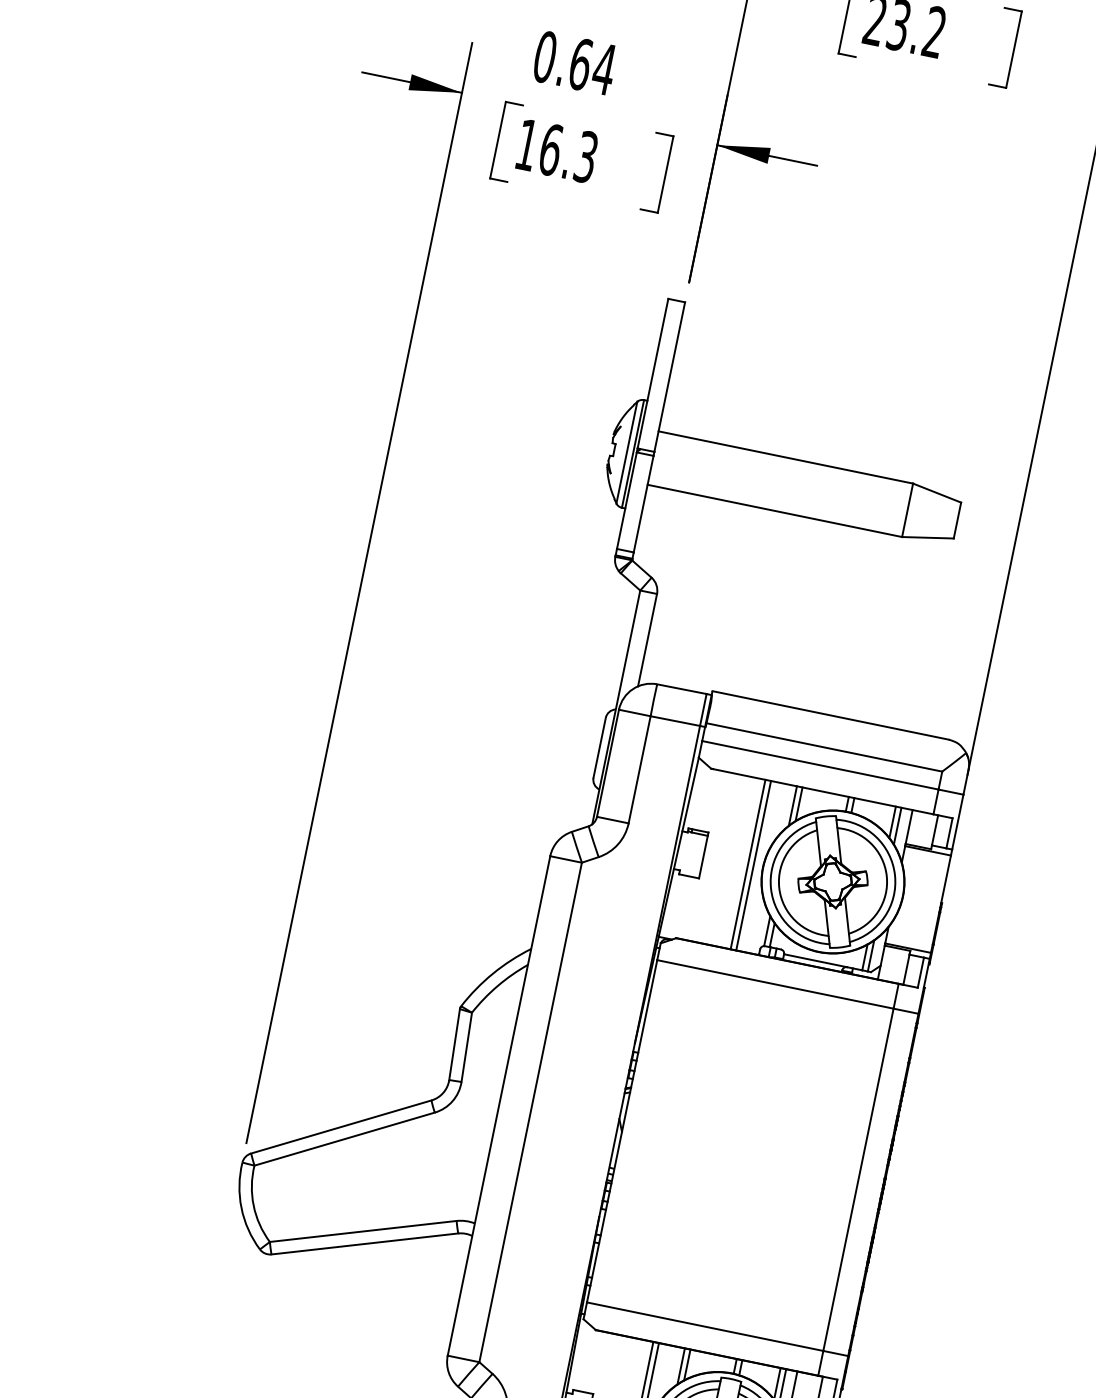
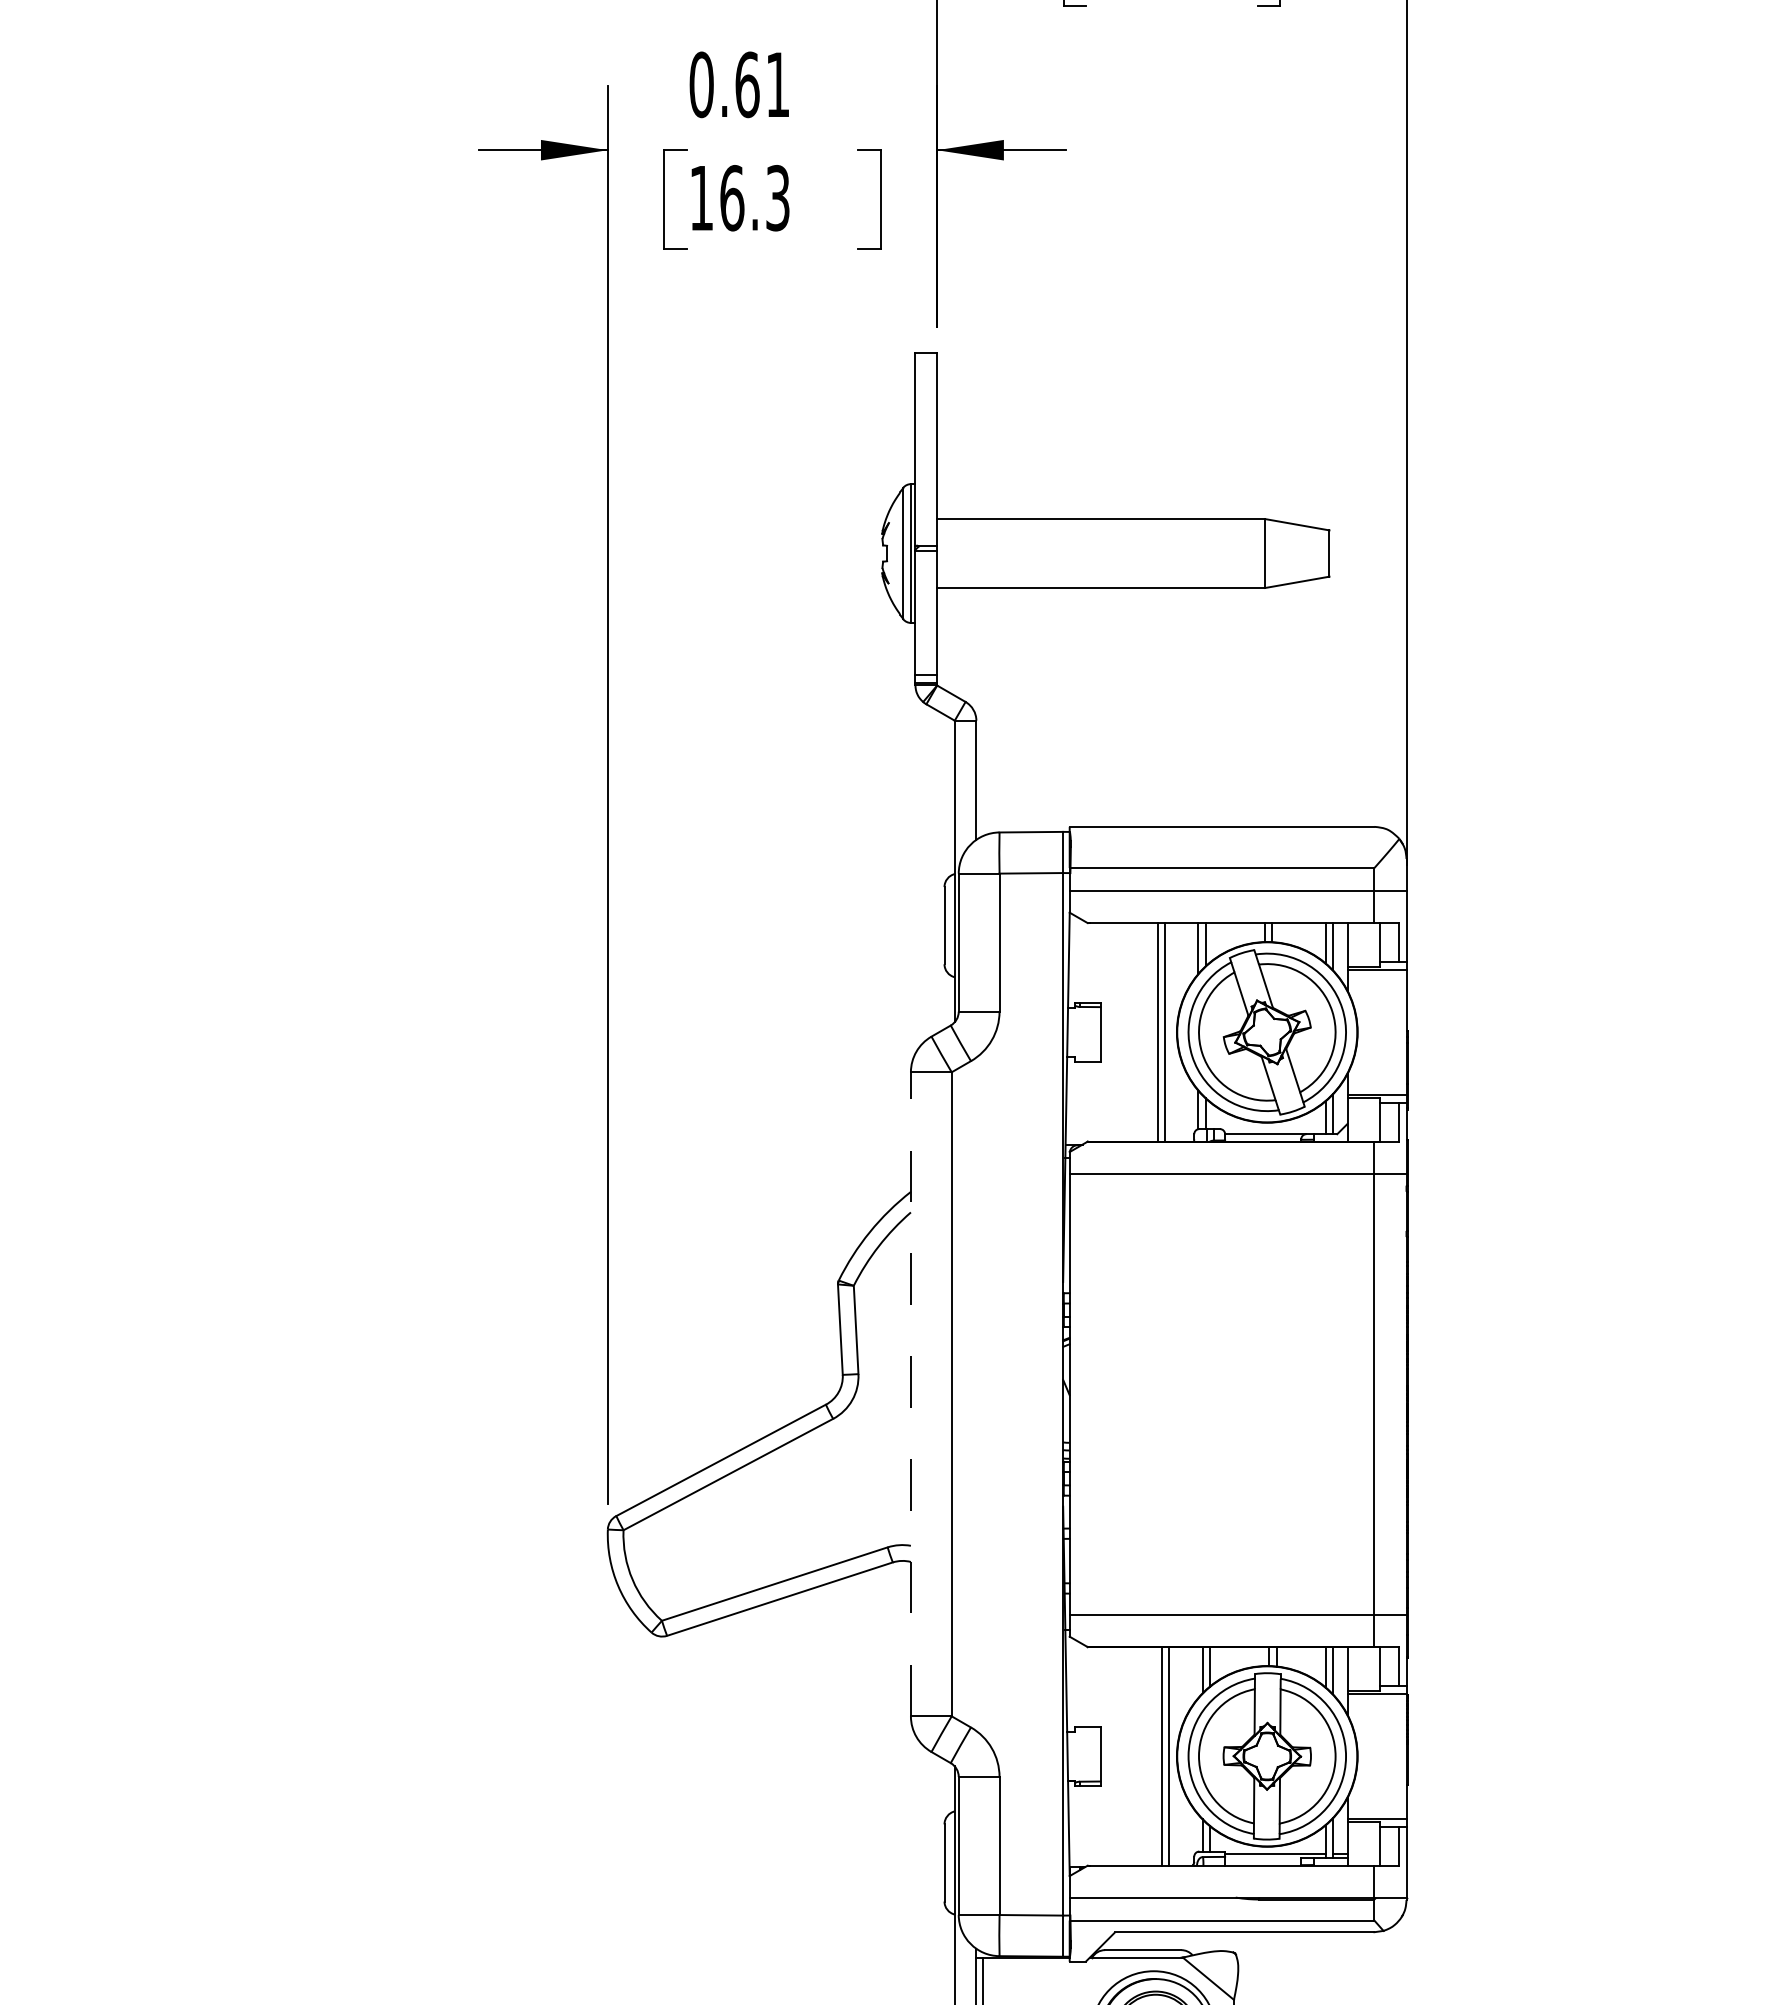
text: (604, 68) -> (777, 84), 0.64 -> 0.61
line: (498, 1105) -> (910, 1393), solid -> dashed

